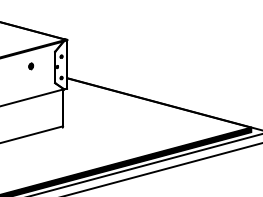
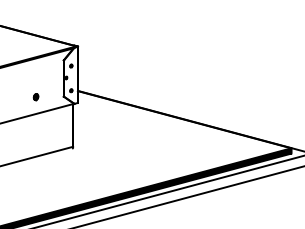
part: (30, 66) -> (35, 97), moved

